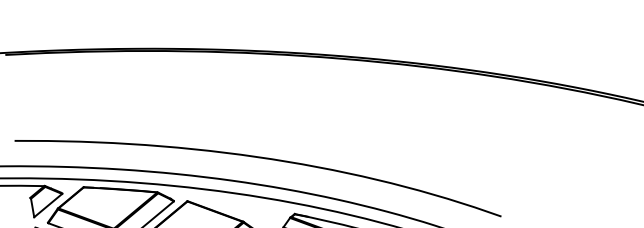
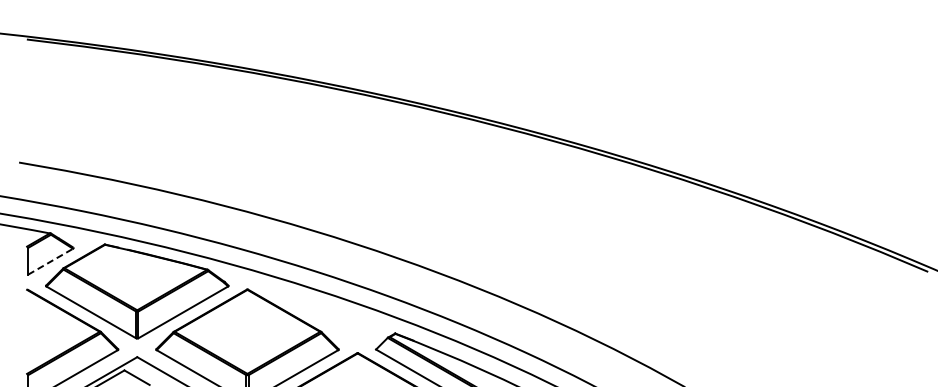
line: (48, 205) -> (50, 261), solid -> dashed

